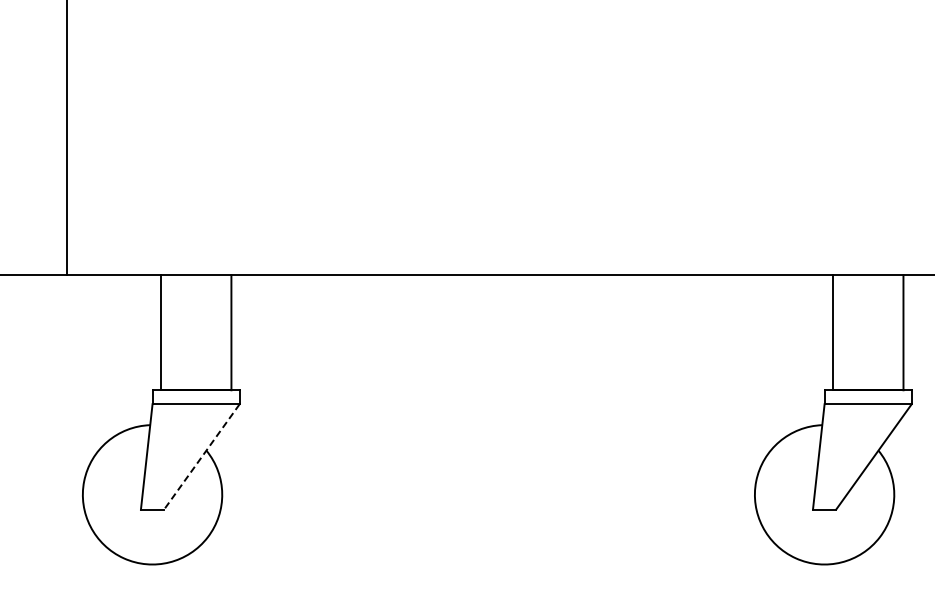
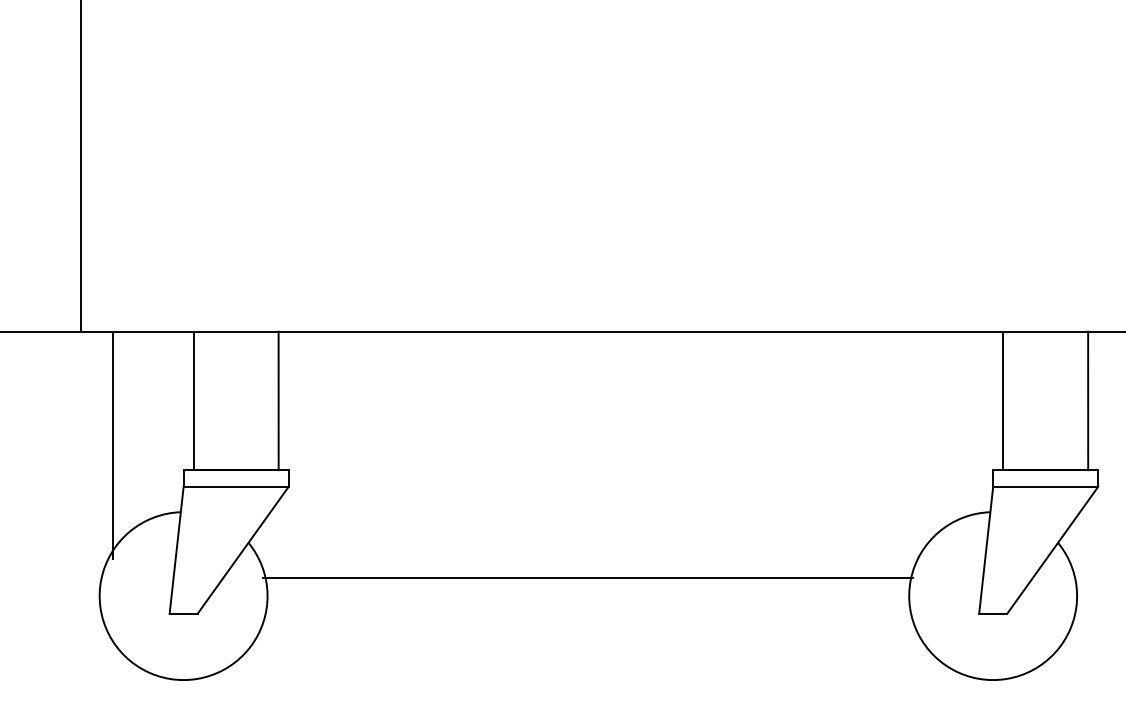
line: (93, 369) -> (112, 445), added
line: (201, 456) -> (242, 549), dashed -> solid
line: (488, 480) -> (588, 578), added

